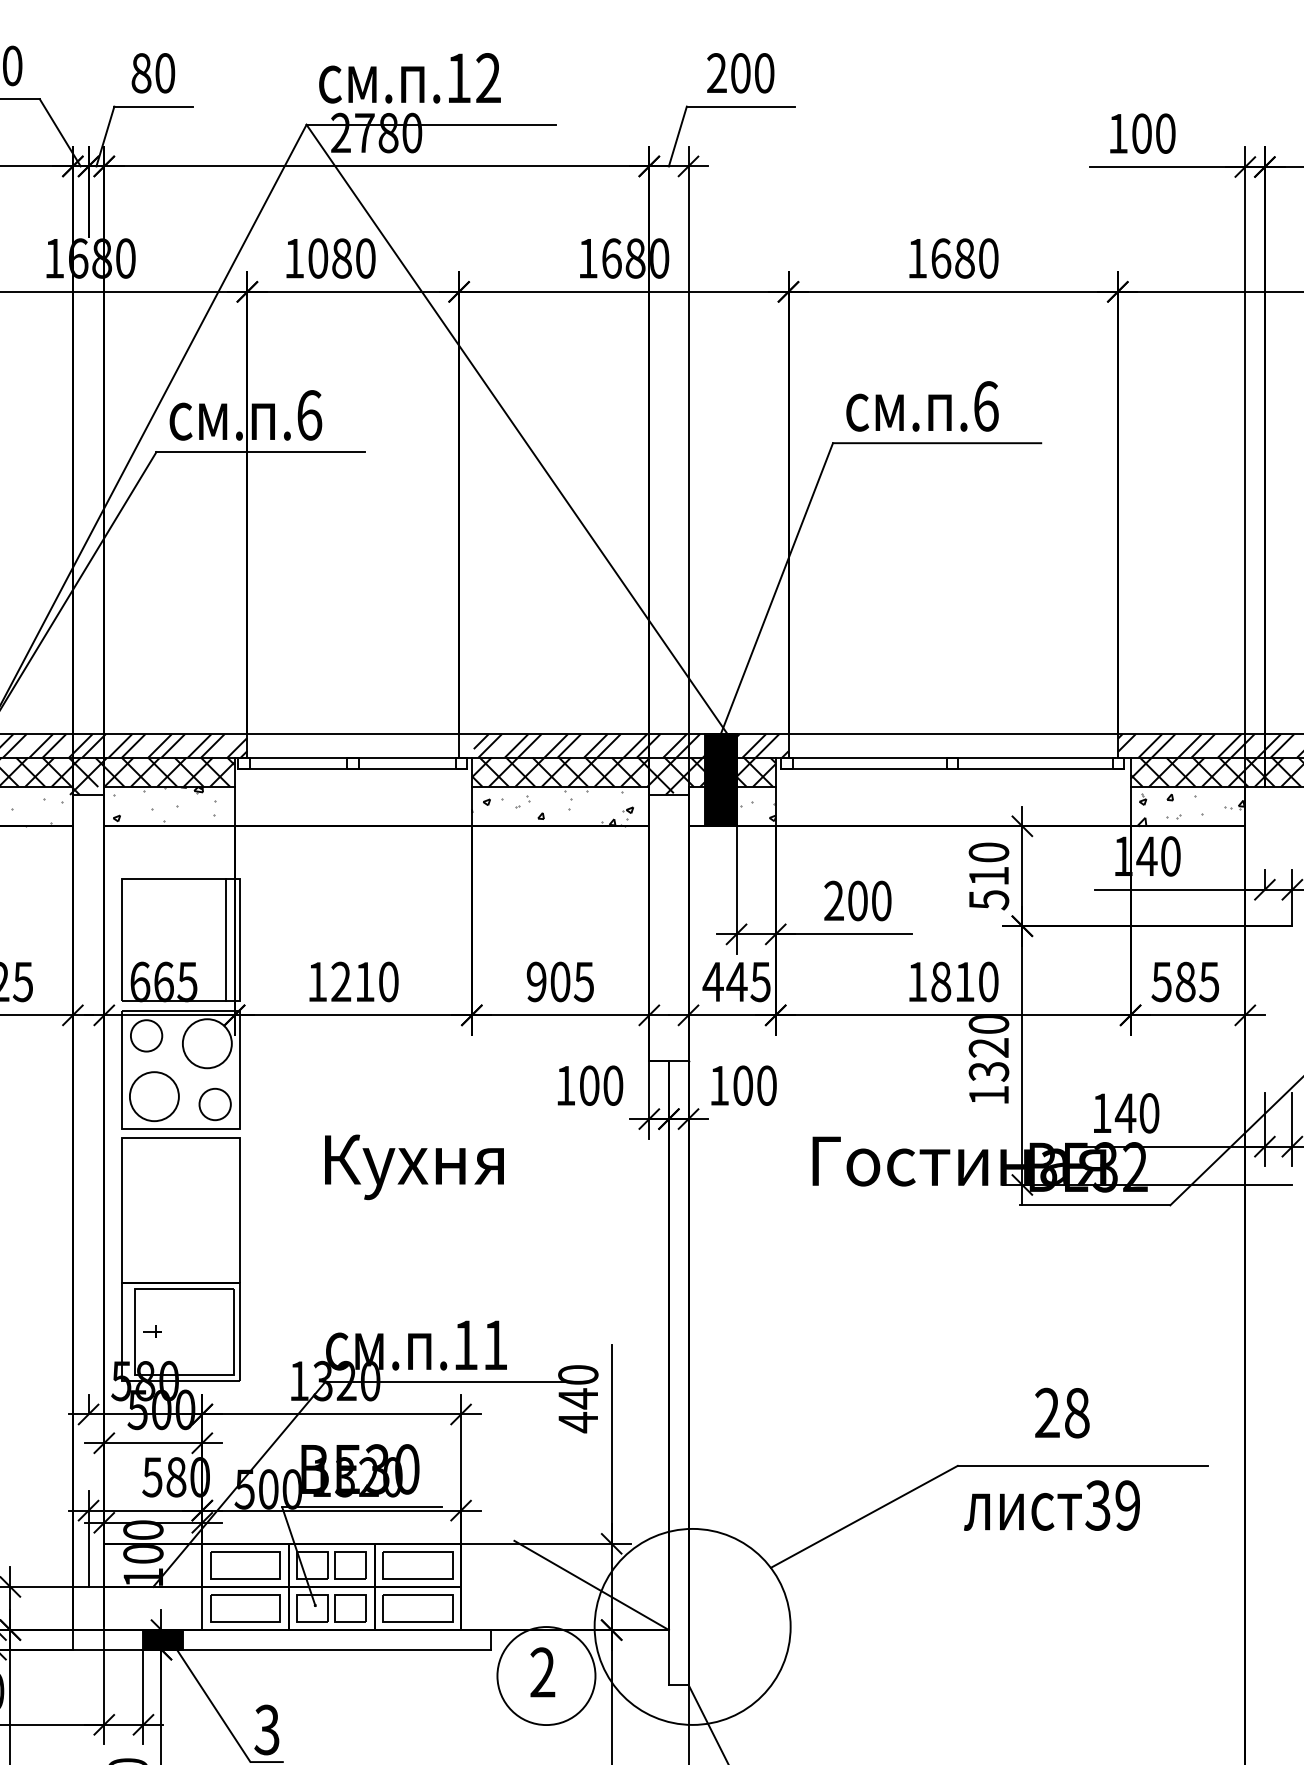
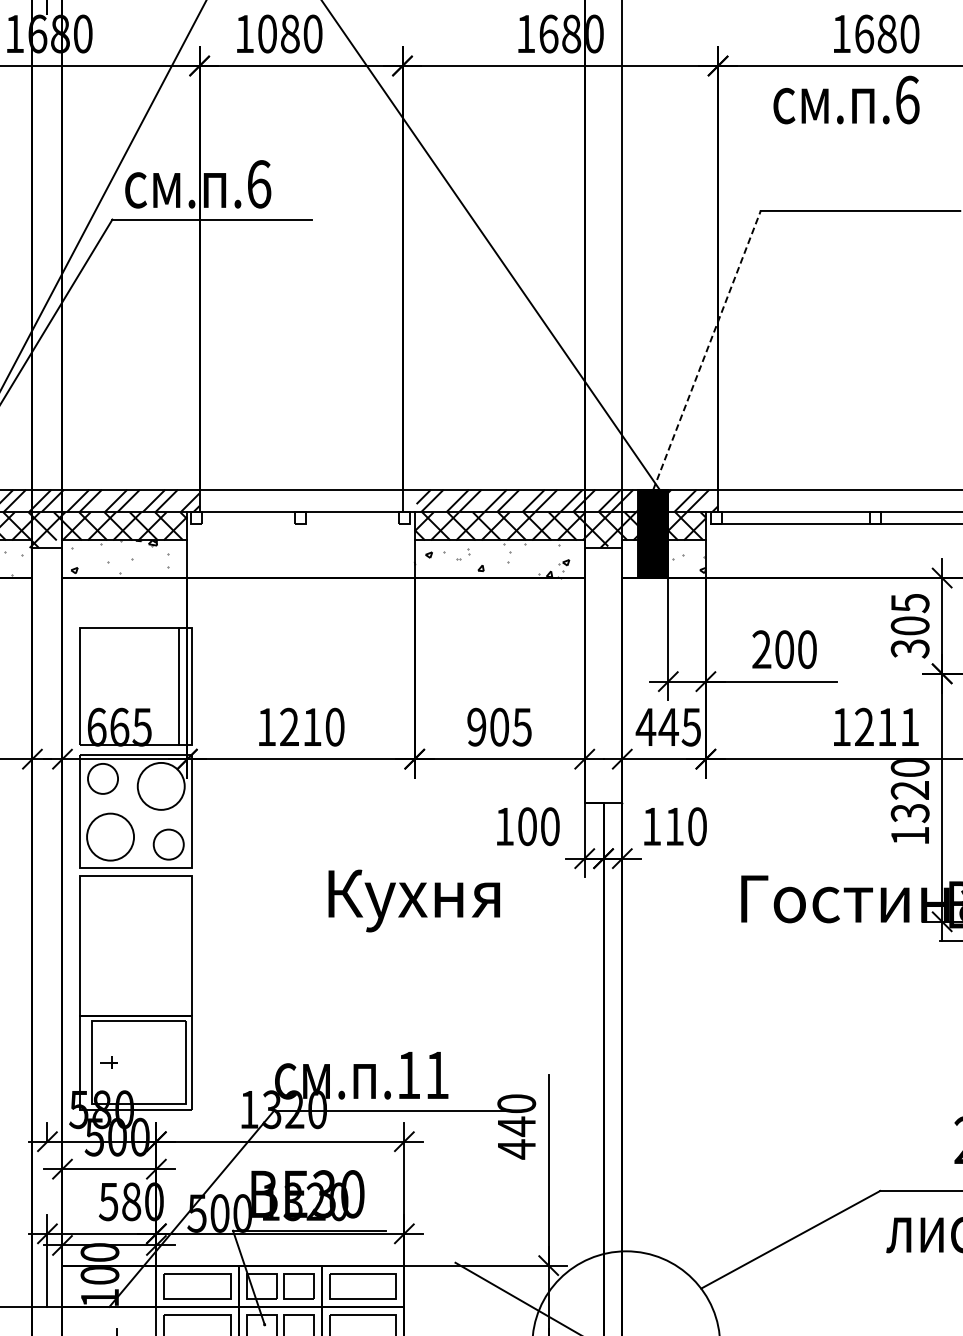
text: (922, 406) -> (846, 100), moved
line: (776, 588) -> (706, 350), solid -> dashed
line: (352, 769) -> (300, 523), removed
text: (988, 876) -> (909, 626), 510 -> 305
text: (964, 981) -> (886, 726), 1810 -> 1211
text: (742, 1085) -> (674, 826), 100 -> 110
text: (414, 1167) -> (414, 901), moved

